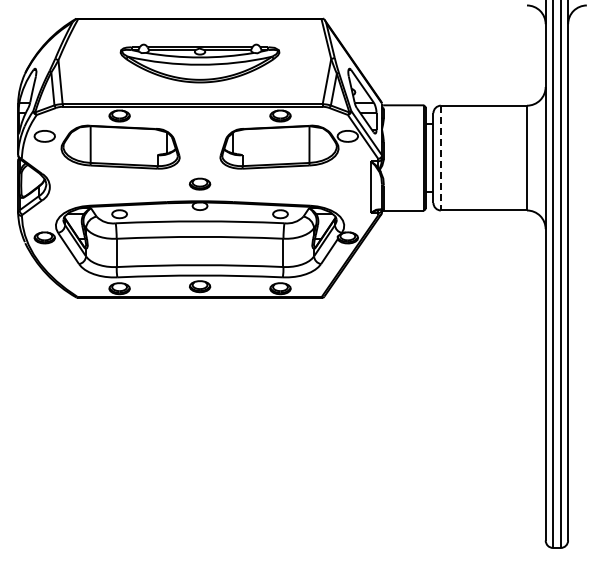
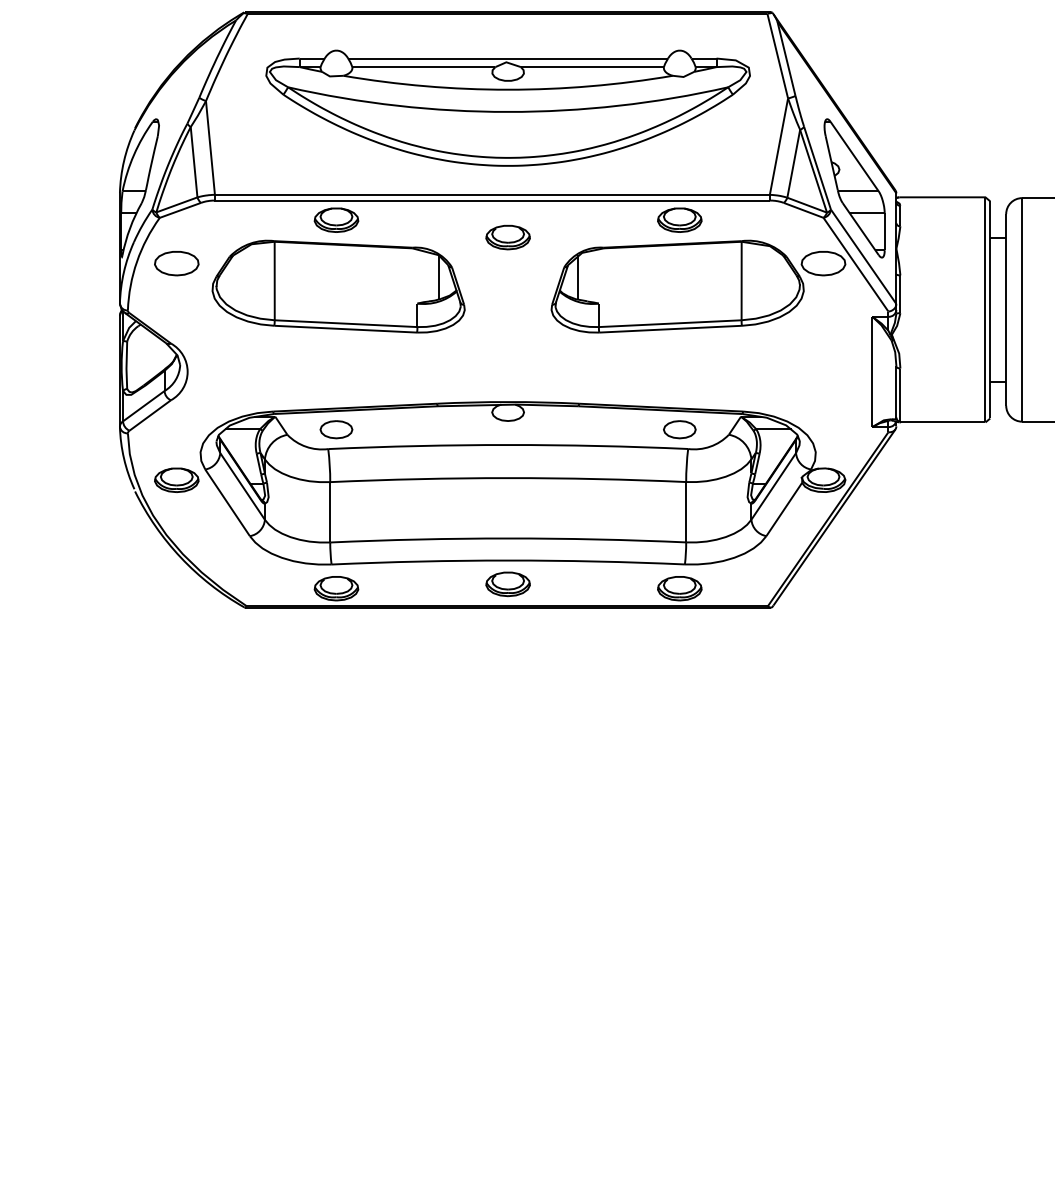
part: (199, 63) -> (506, 108), size x1.43
line: (440, 158) -> (1021, 310), dashed -> solid
part: (199, 183) -> (506, 236), moved

